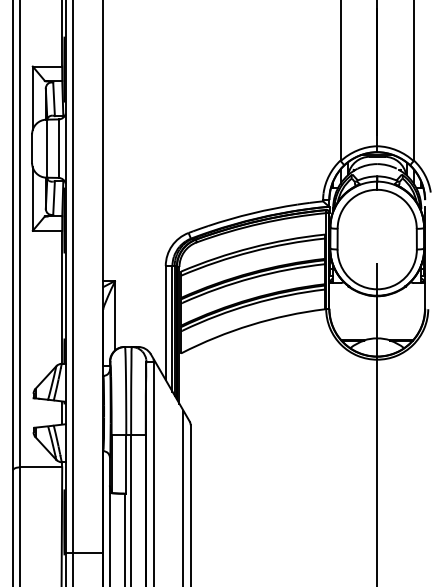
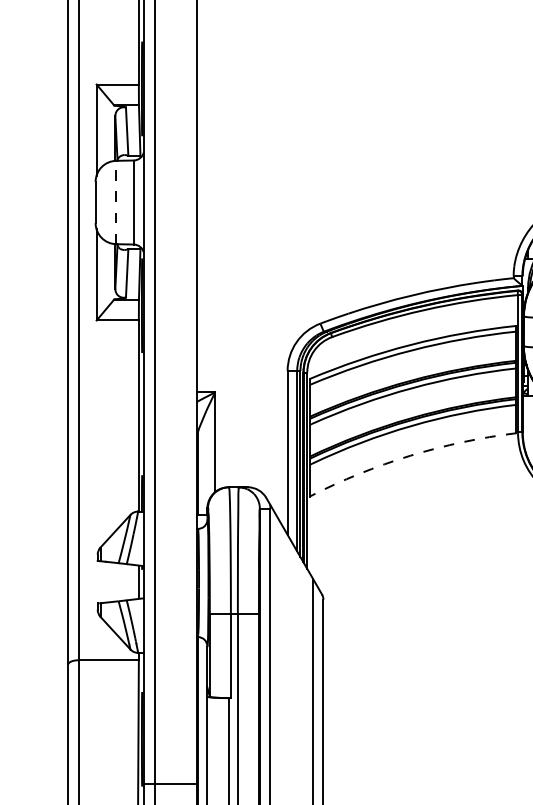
line: (46, 148) -> (116, 202), solid -> dashed
arc: (251, 325) -> (410, 456), solid -> dashed

